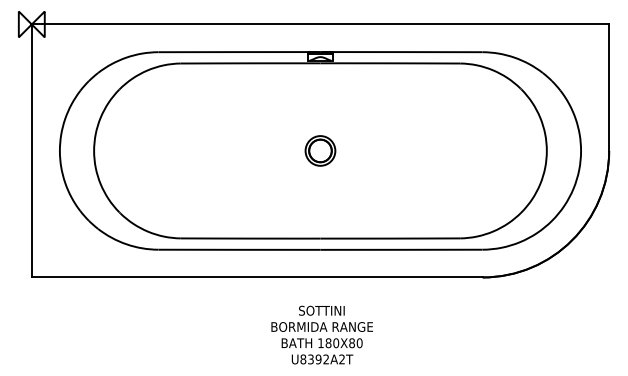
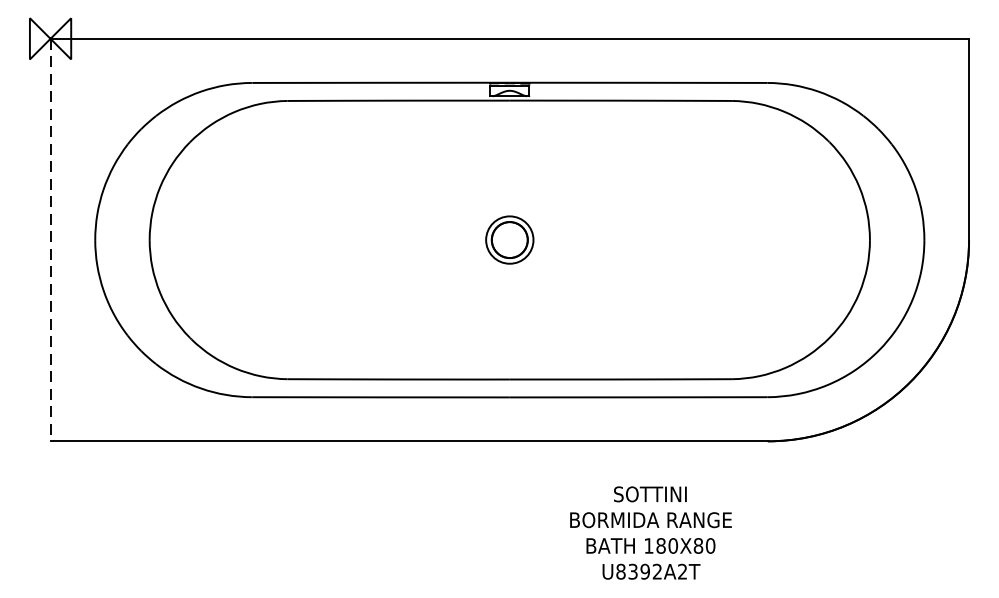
line: (31, 151) -> (50, 240), solid -> dashed
text: (321, 334) -> (649, 532), moved

